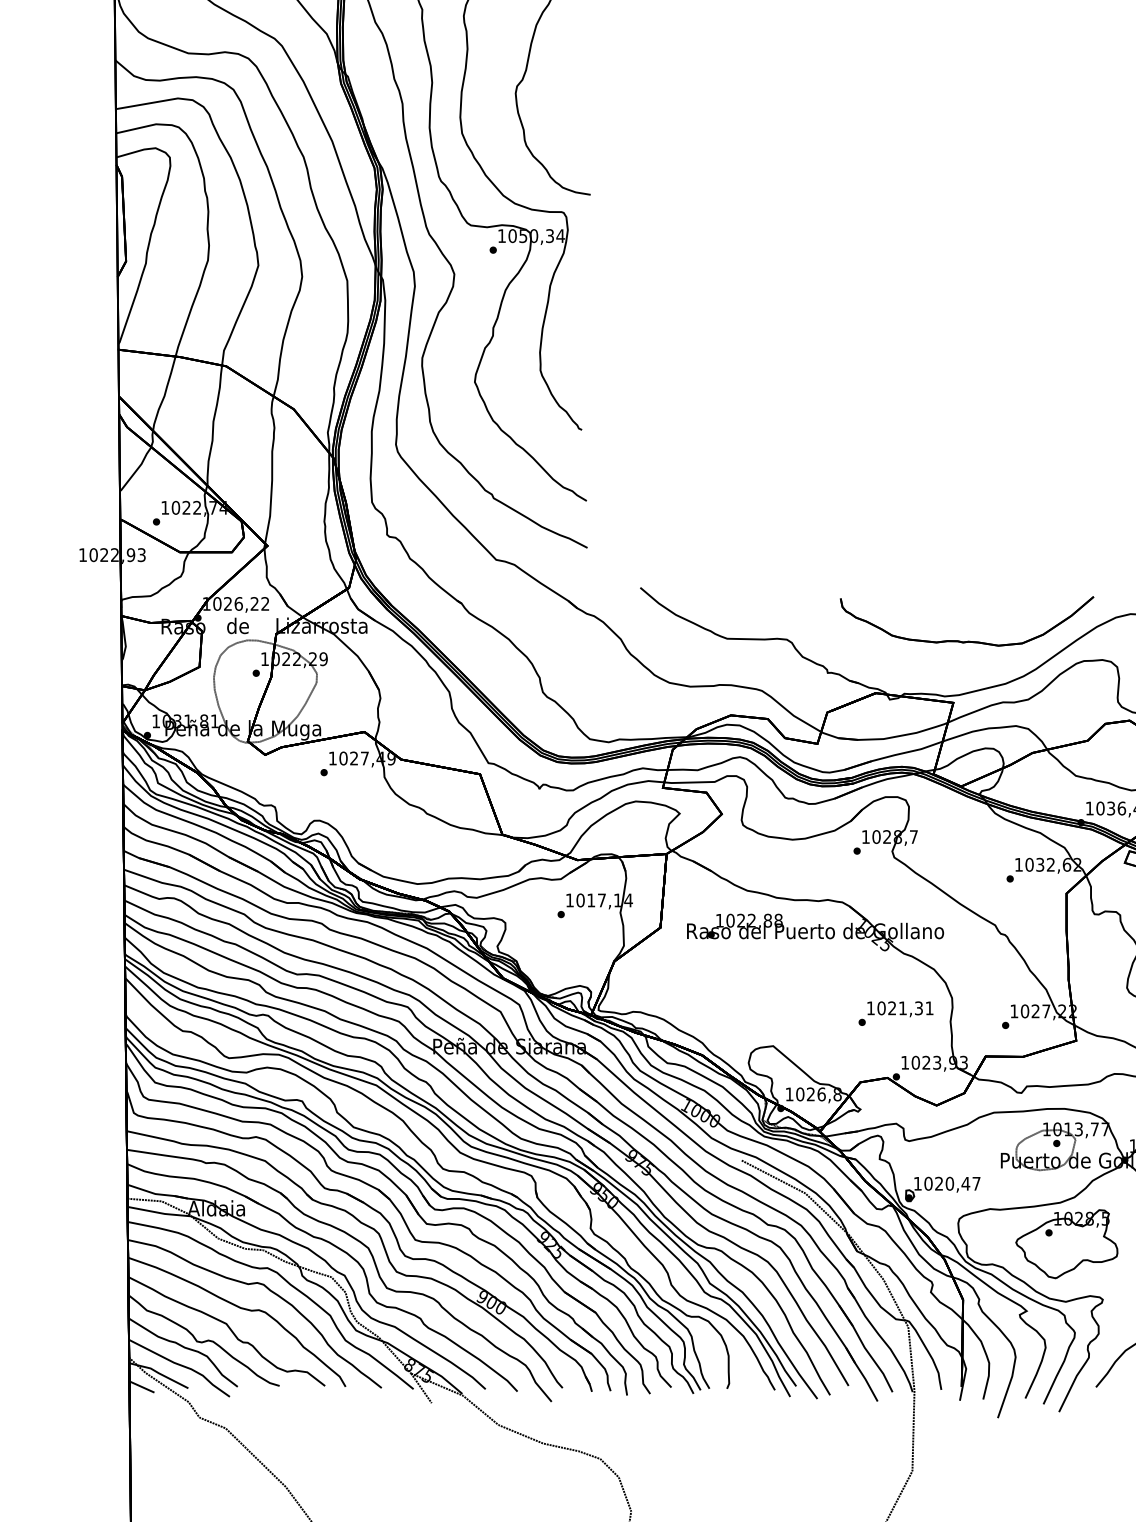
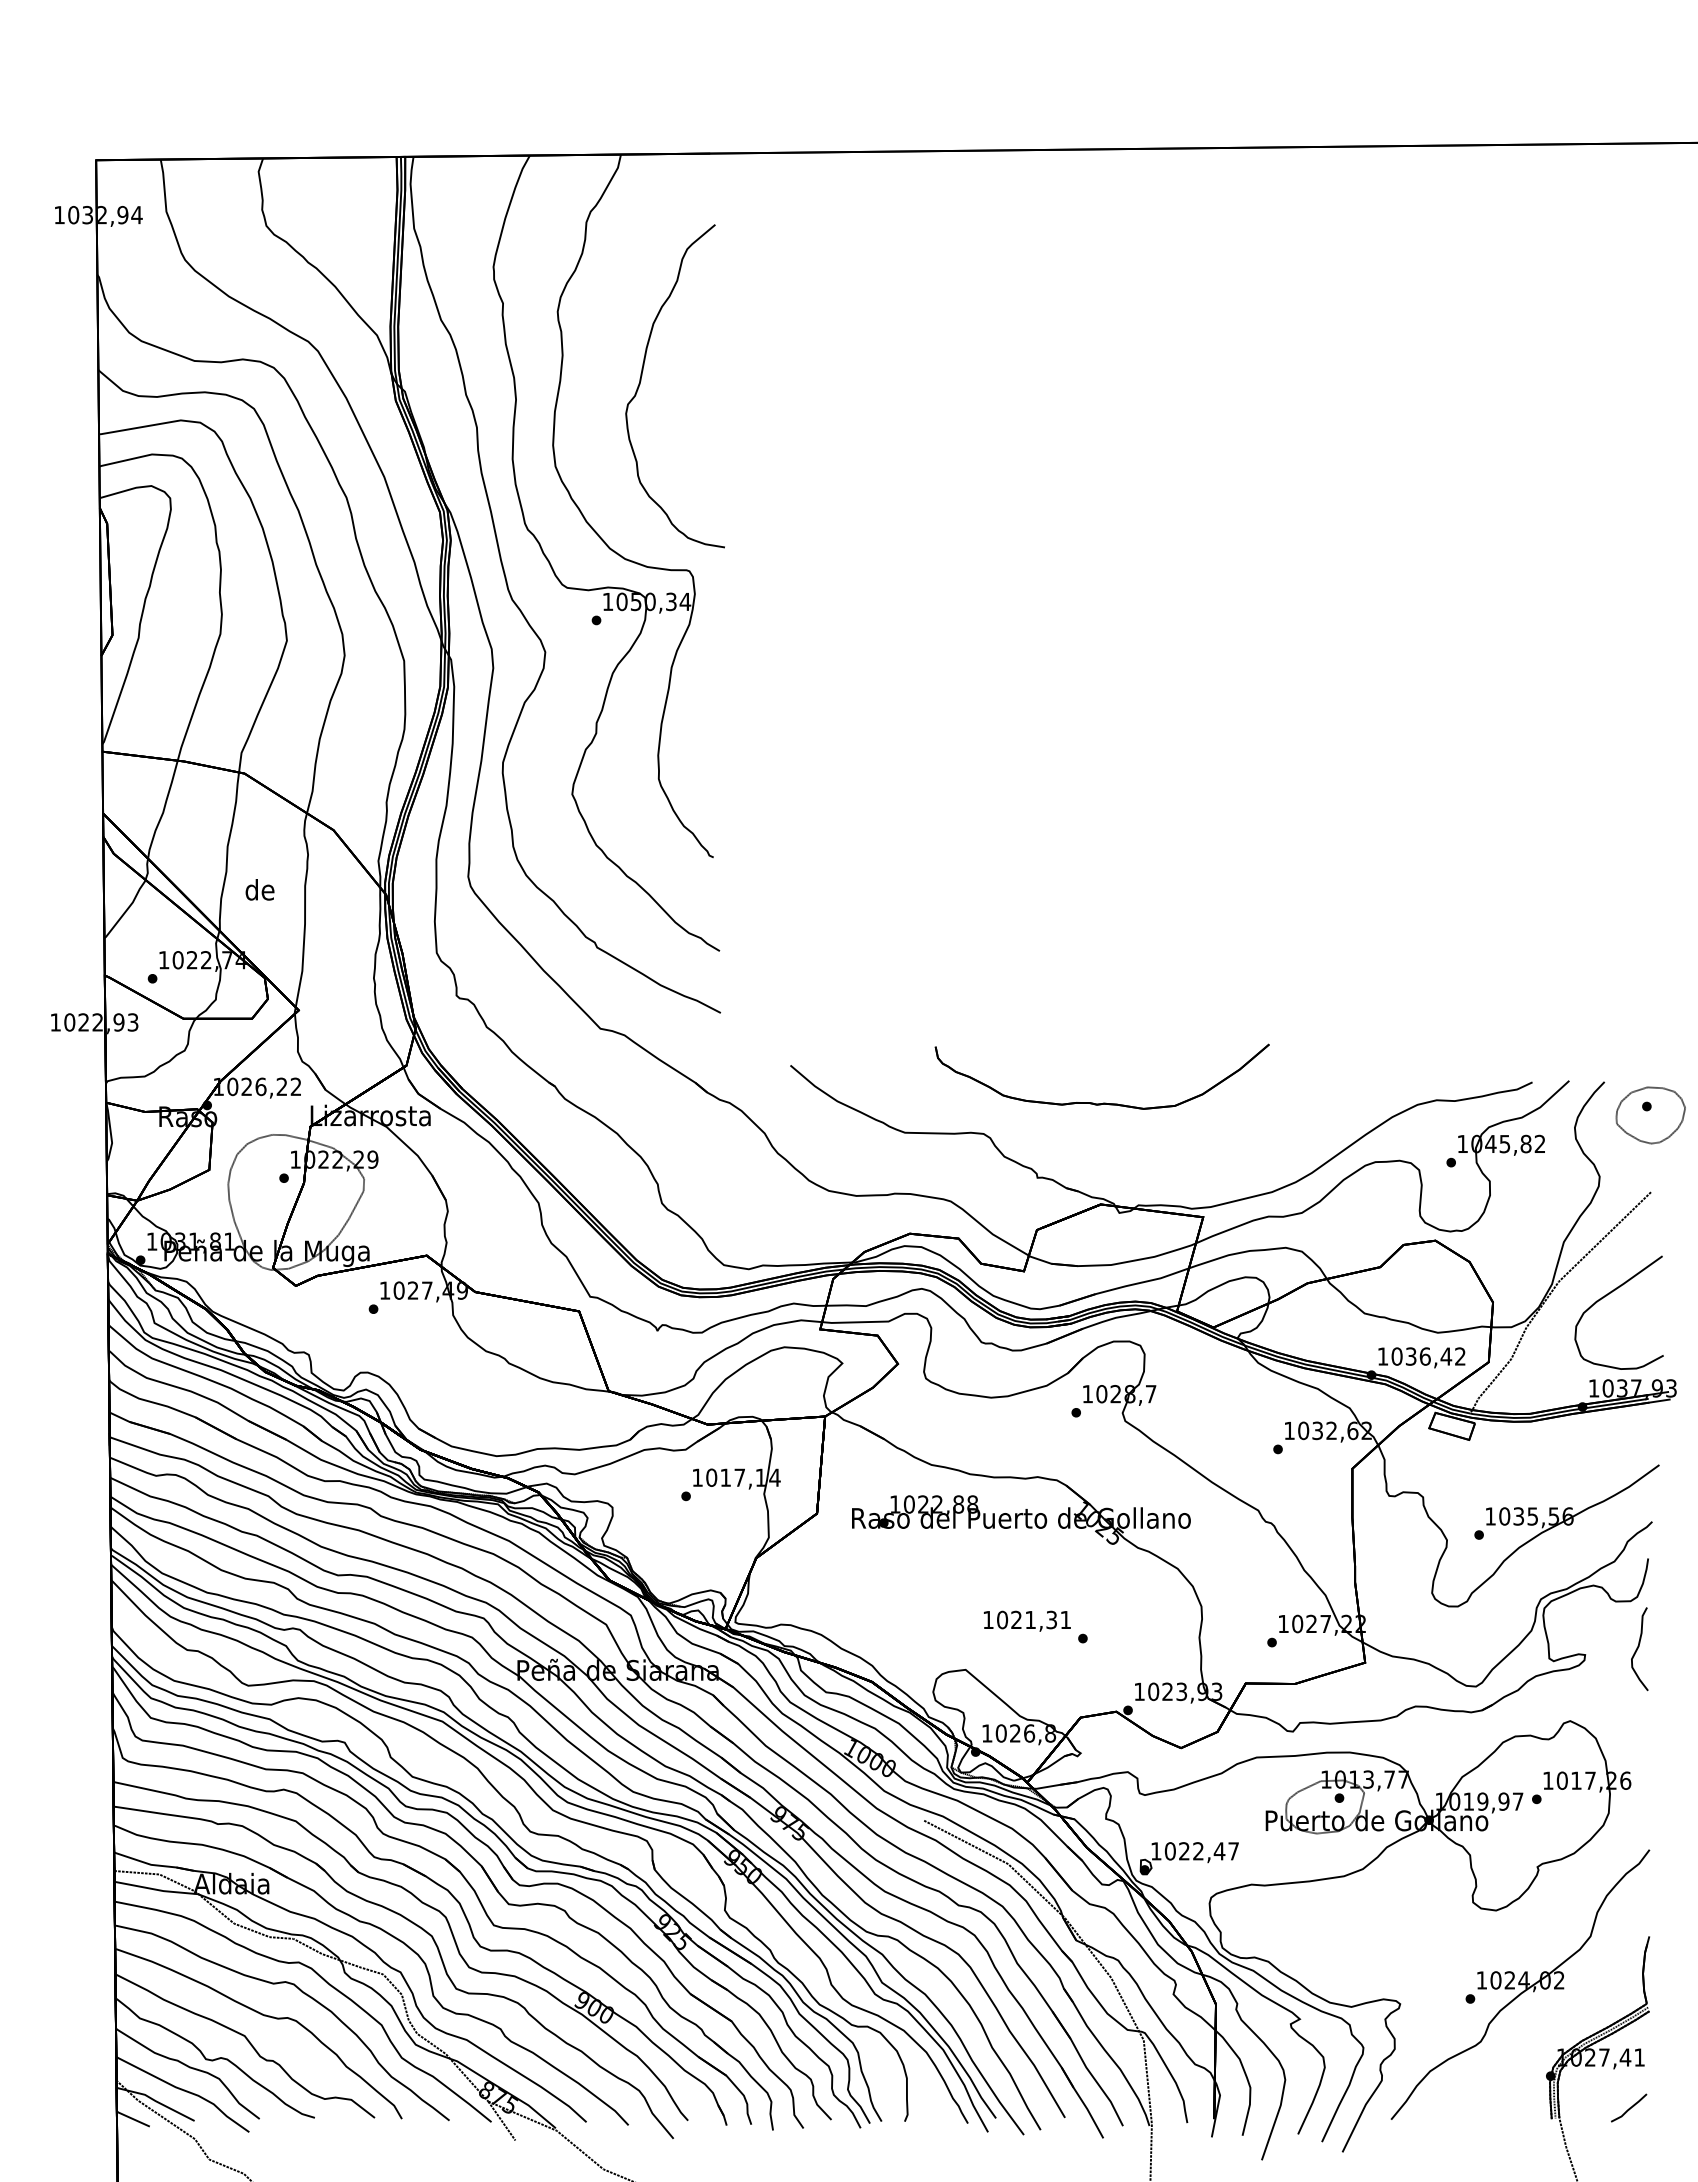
text: (237, 625) -> (259, 889), moved
part: (968, 640) -> (1103, 1102), moved
text: (900, 1008) -> (1027, 1620), moved
text: (949, 1183) -> (1198, 1851), 1020,47 -> 1022,47
part: (1066, 1243) -> (1352, 1930), removed

